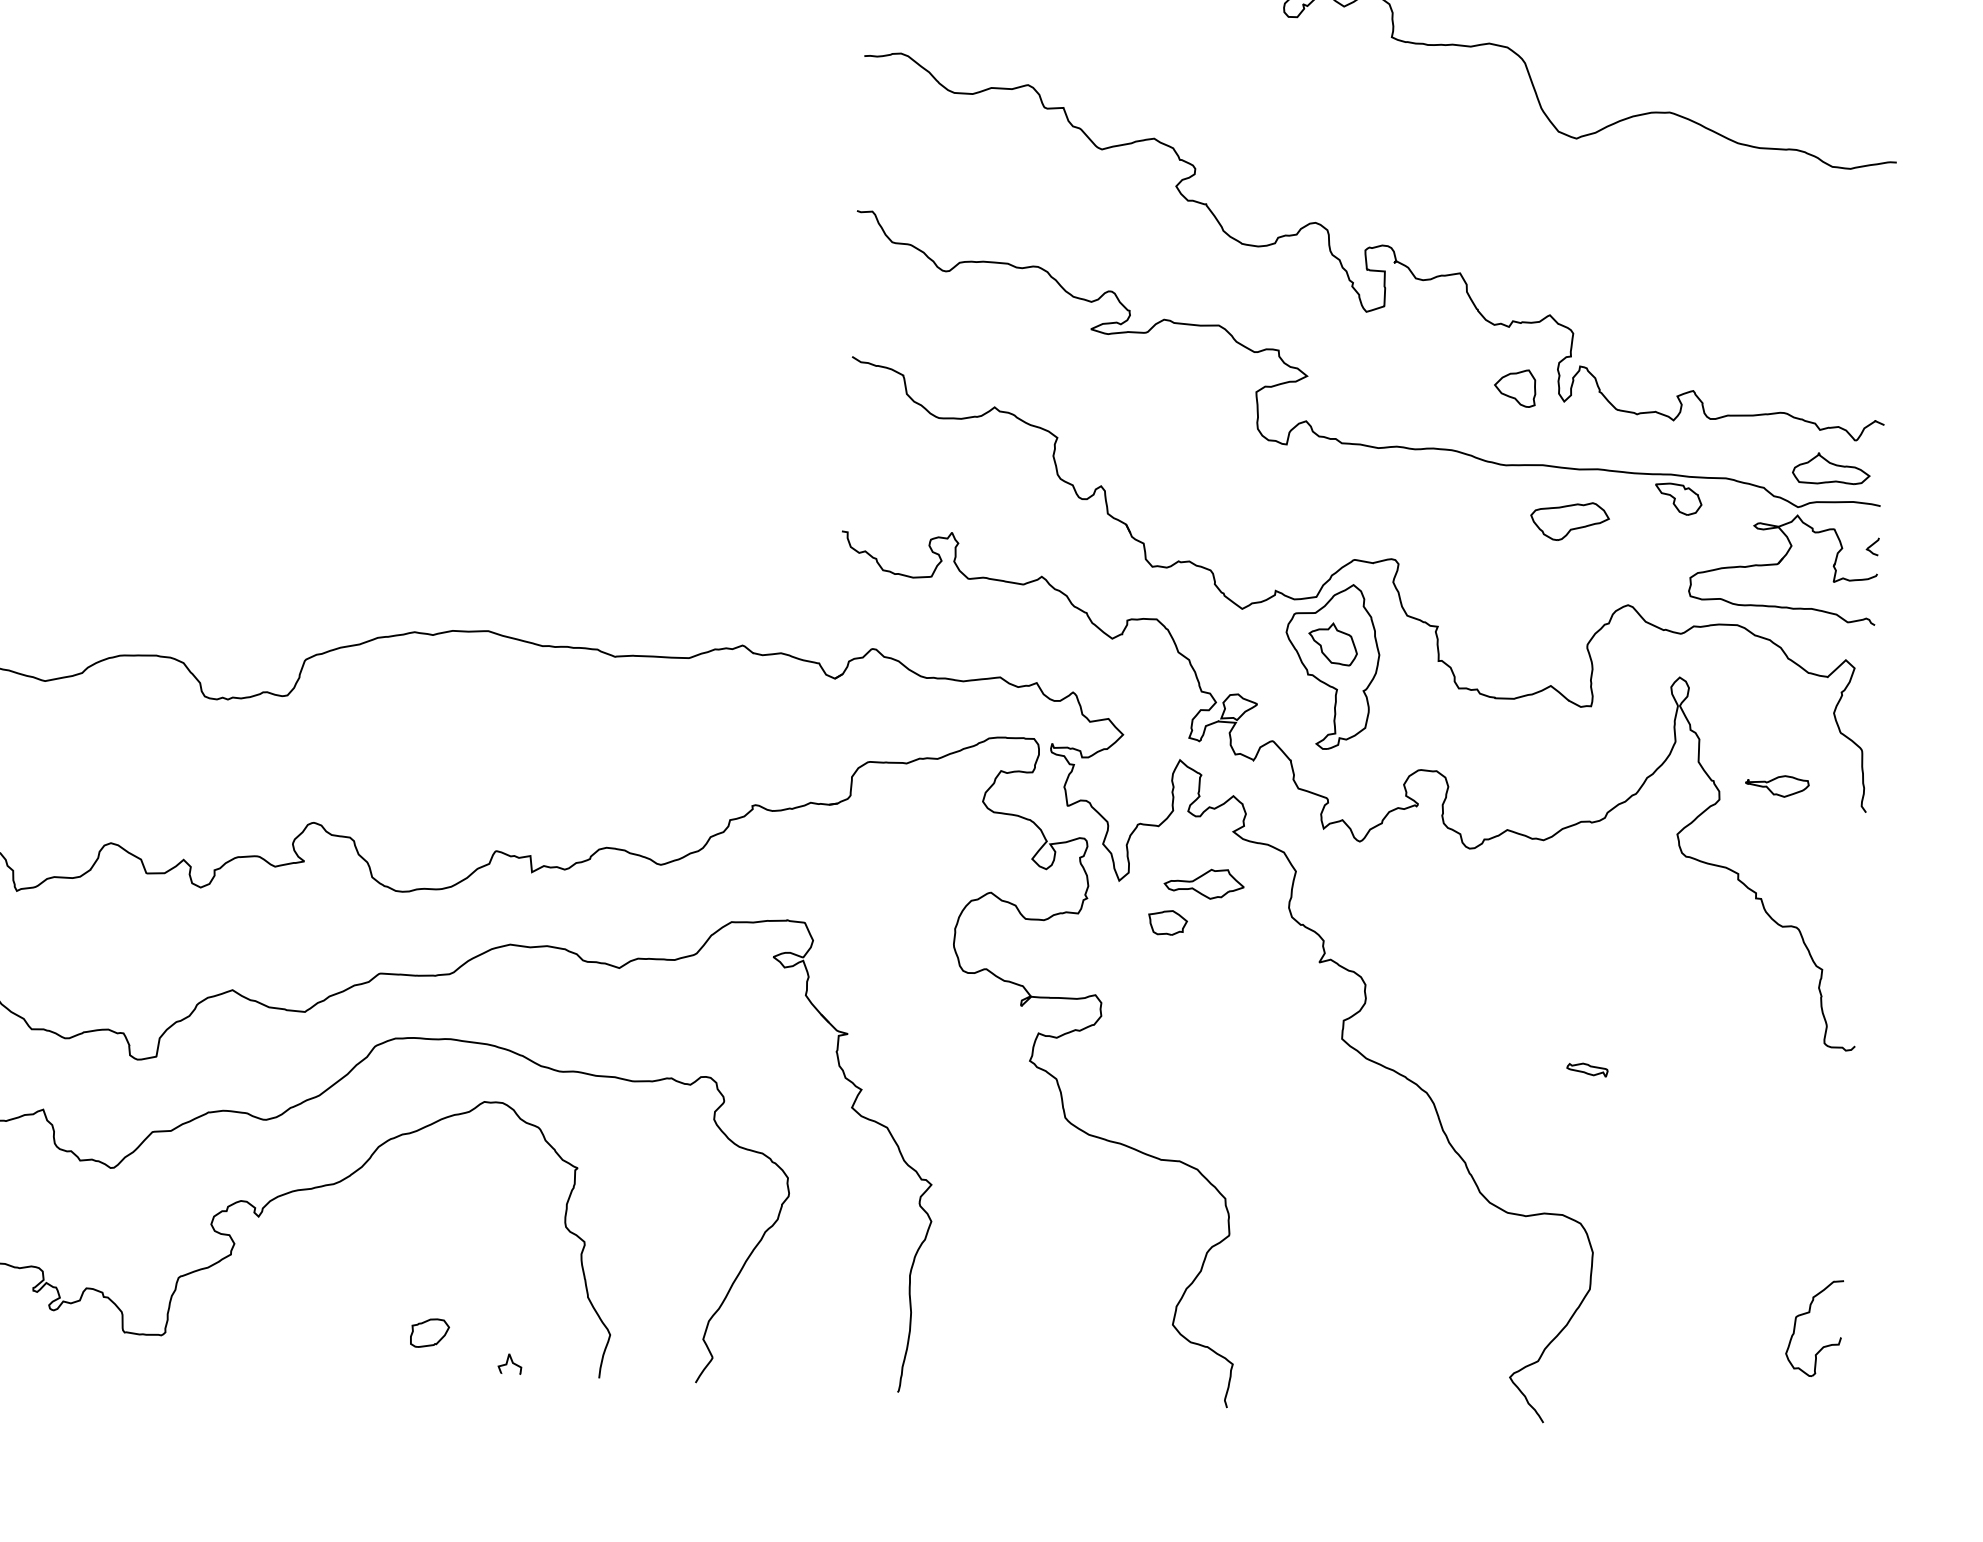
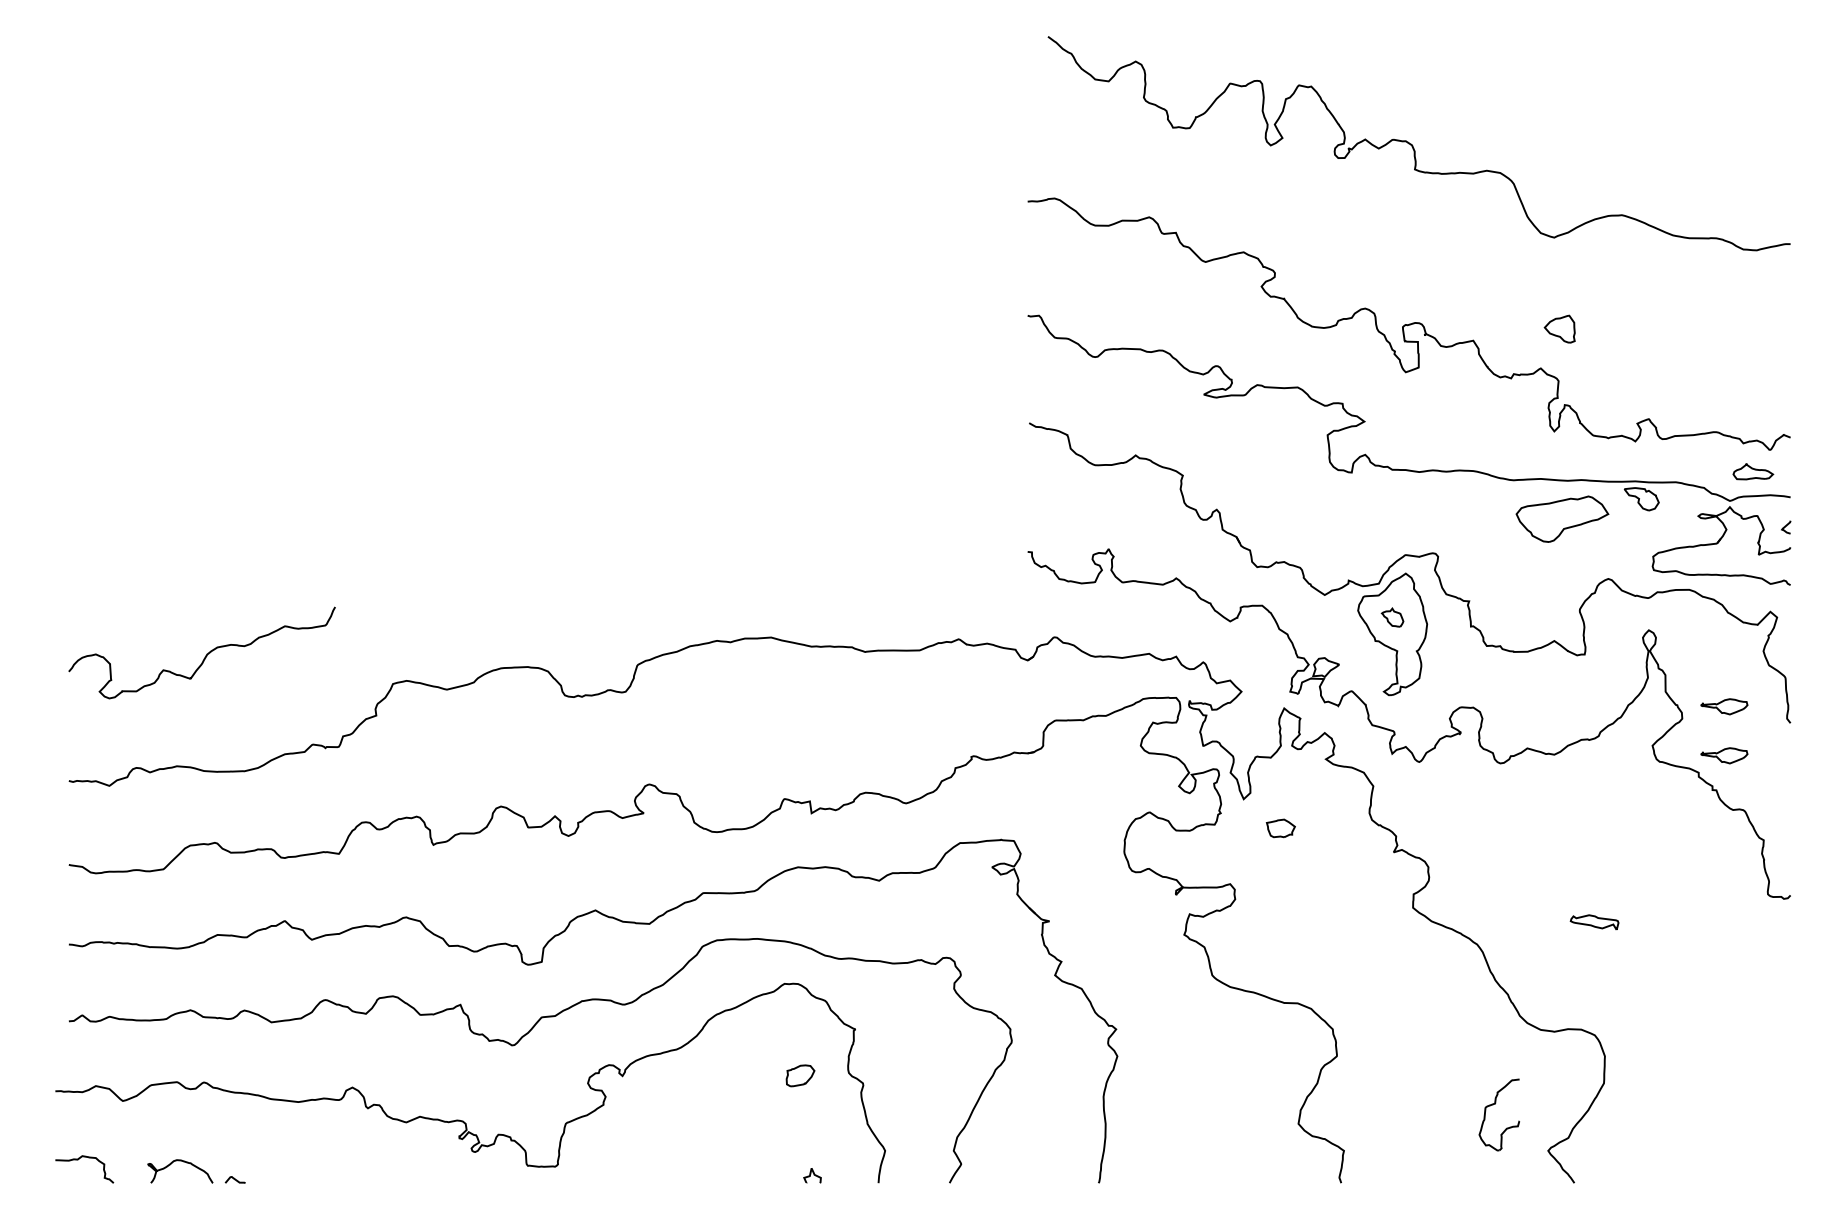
part: (1514, 387) -> (1559, 328), moved
part: (1831, 468) -> (1753, 471), size x0.7
part: (1569, 521) -> (1562, 519), size x1.6
part: (1332, 643) -> (1392, 617), size x0.6
part: (1774, 852) -> (1724, 755), added
part: (1204, 883) -> (1306, 798), removed
part: (1587, 1069) -> (1594, 921), size x1.6
part: (1806, 1314) -> (1493, 1105), moved
part: (429, 1332) -> (800, 1075), moved

